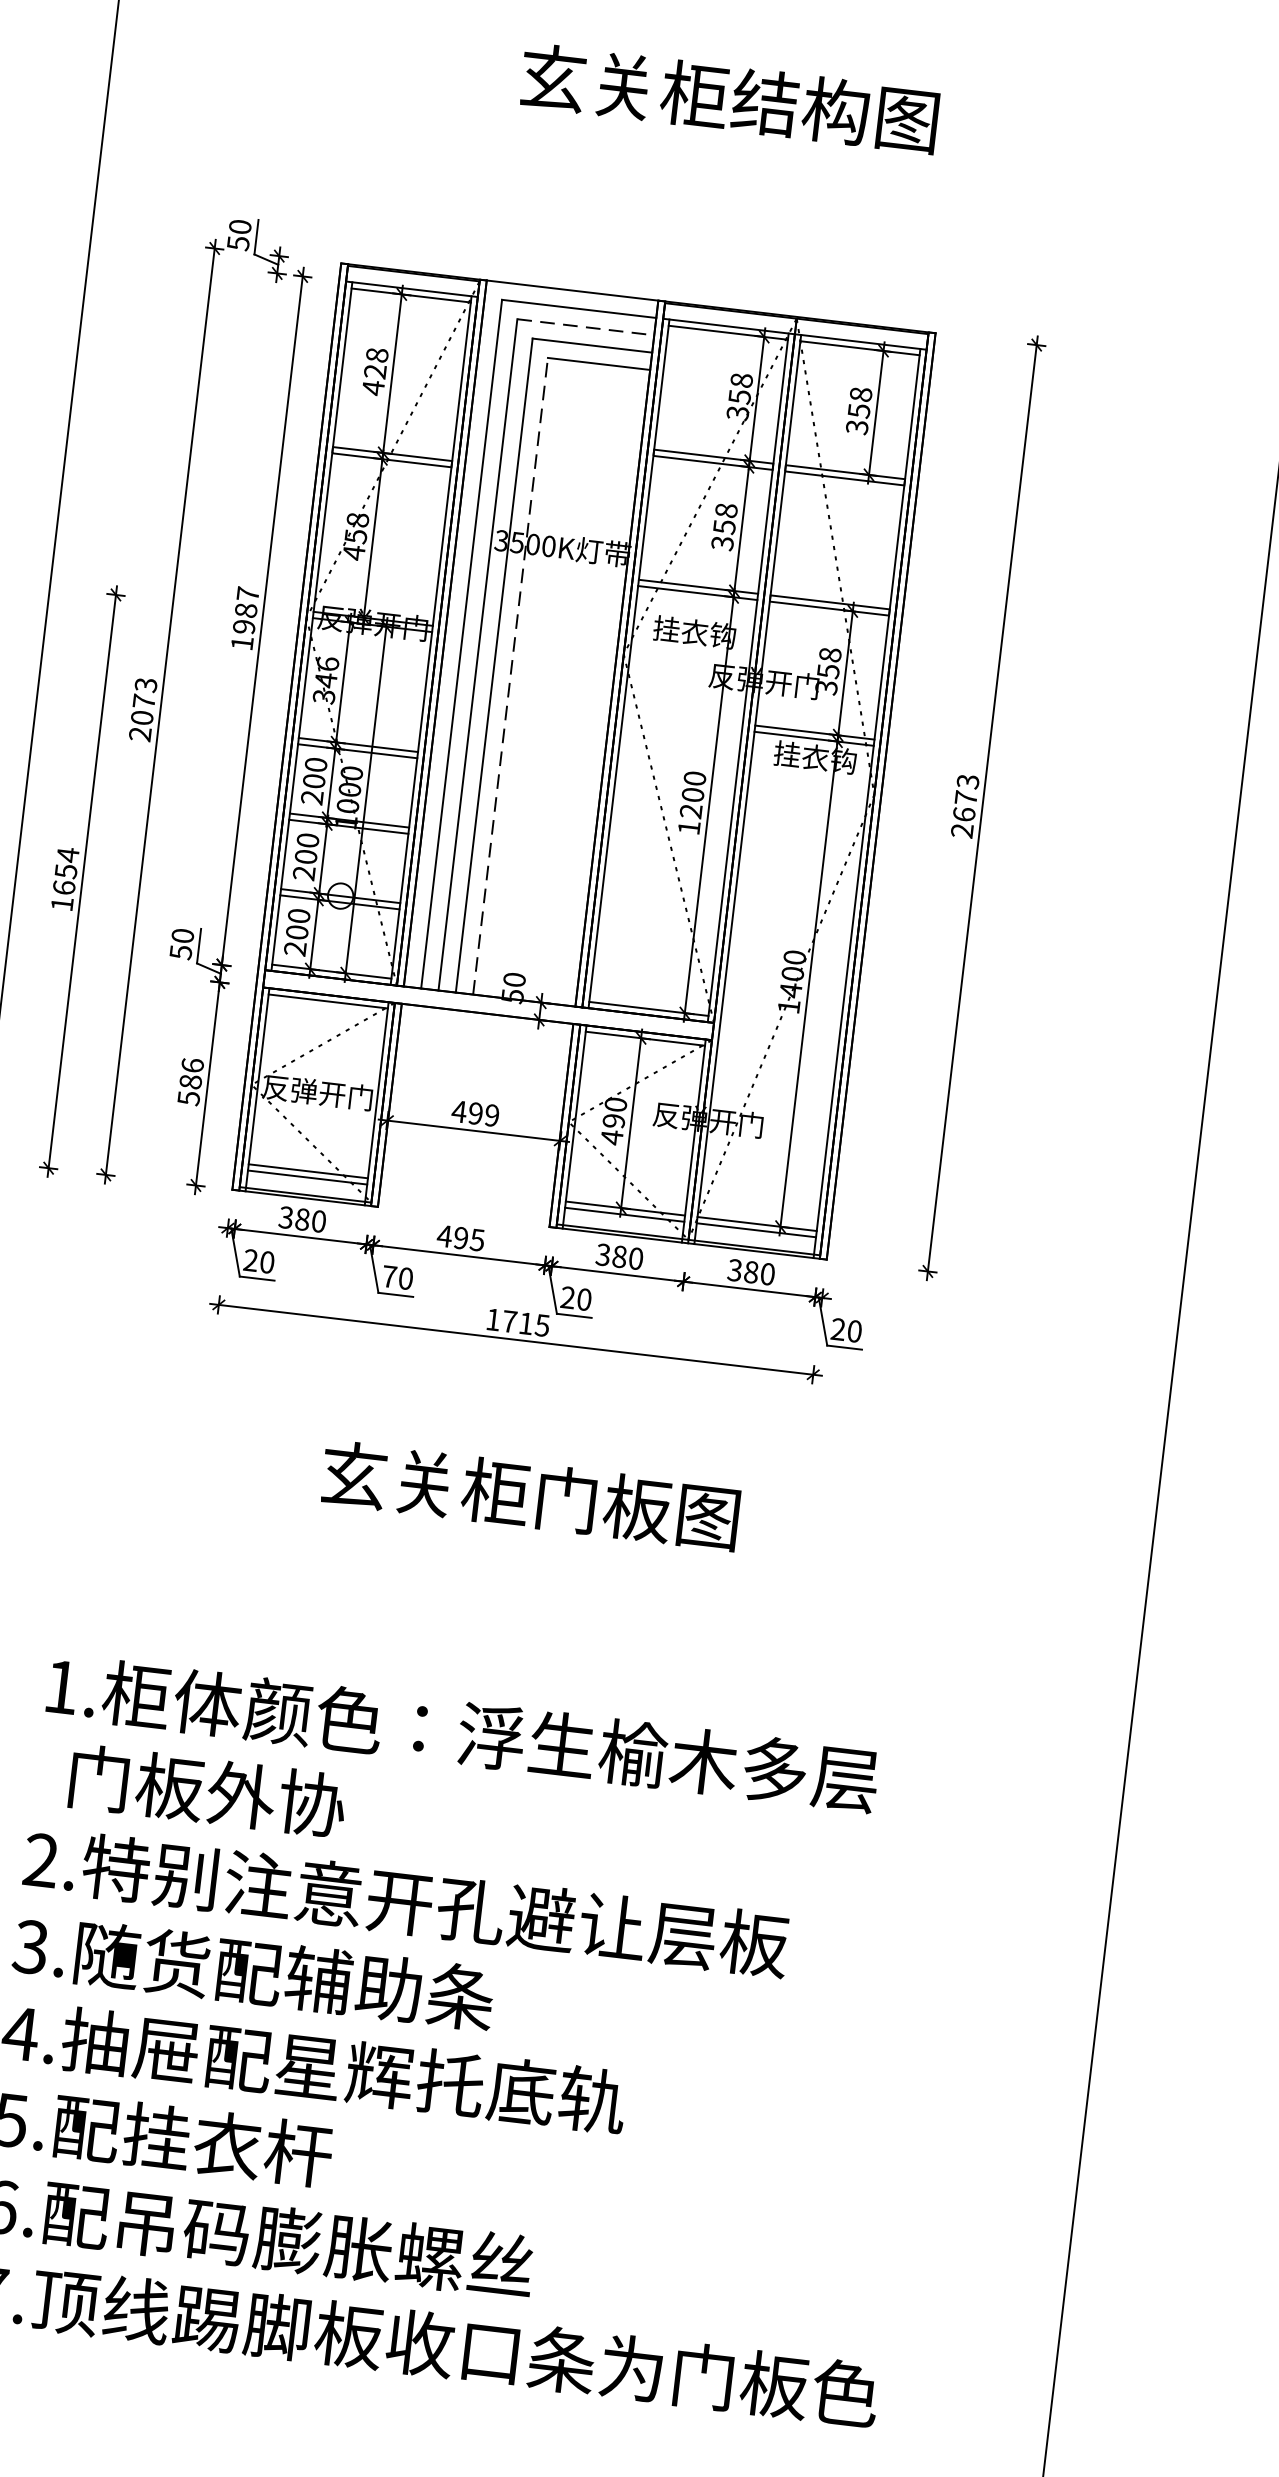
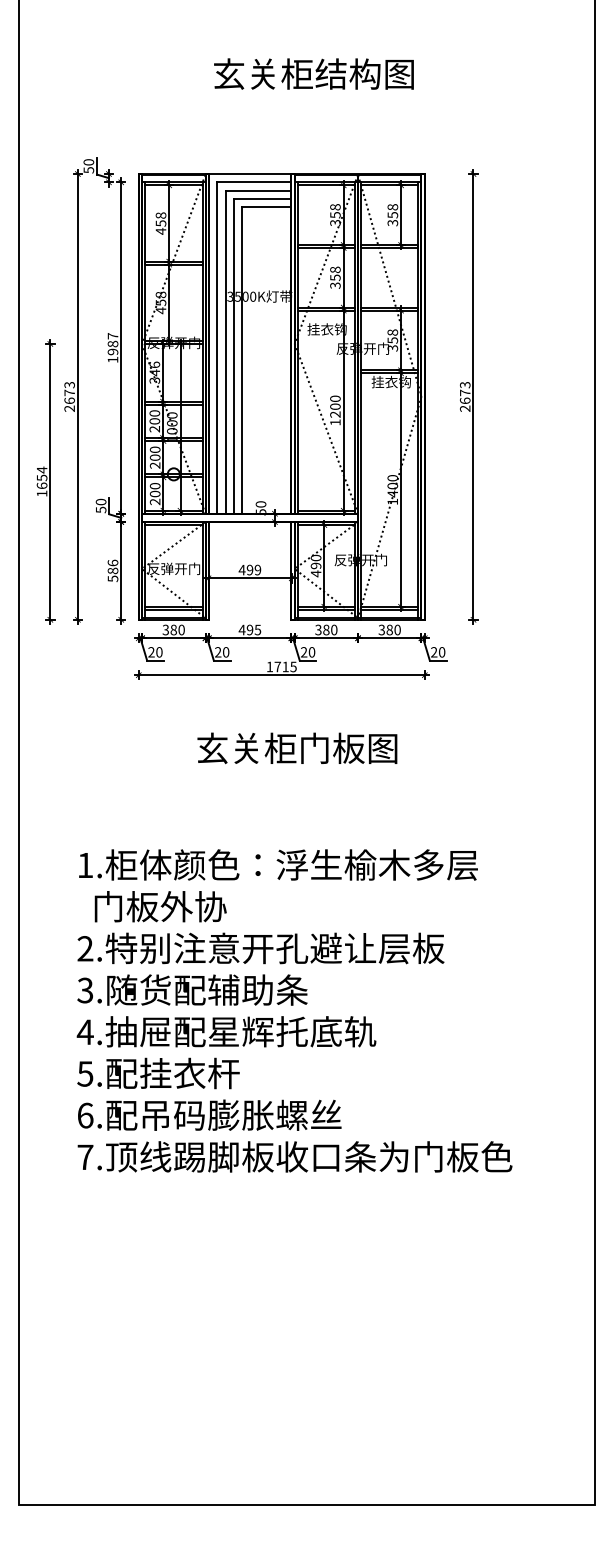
line: (585, 326) -> (258, 190), dashed -> solid
text: (374, 371) -> (160, 223), 428 -> 458
line: (511, 676) -> (242, 360), dashed -> solid
text: (141, 717) -> (69, 400), 2073 -> 2673
text: (390, 1277) -> (218, 652), 70 -> 20

